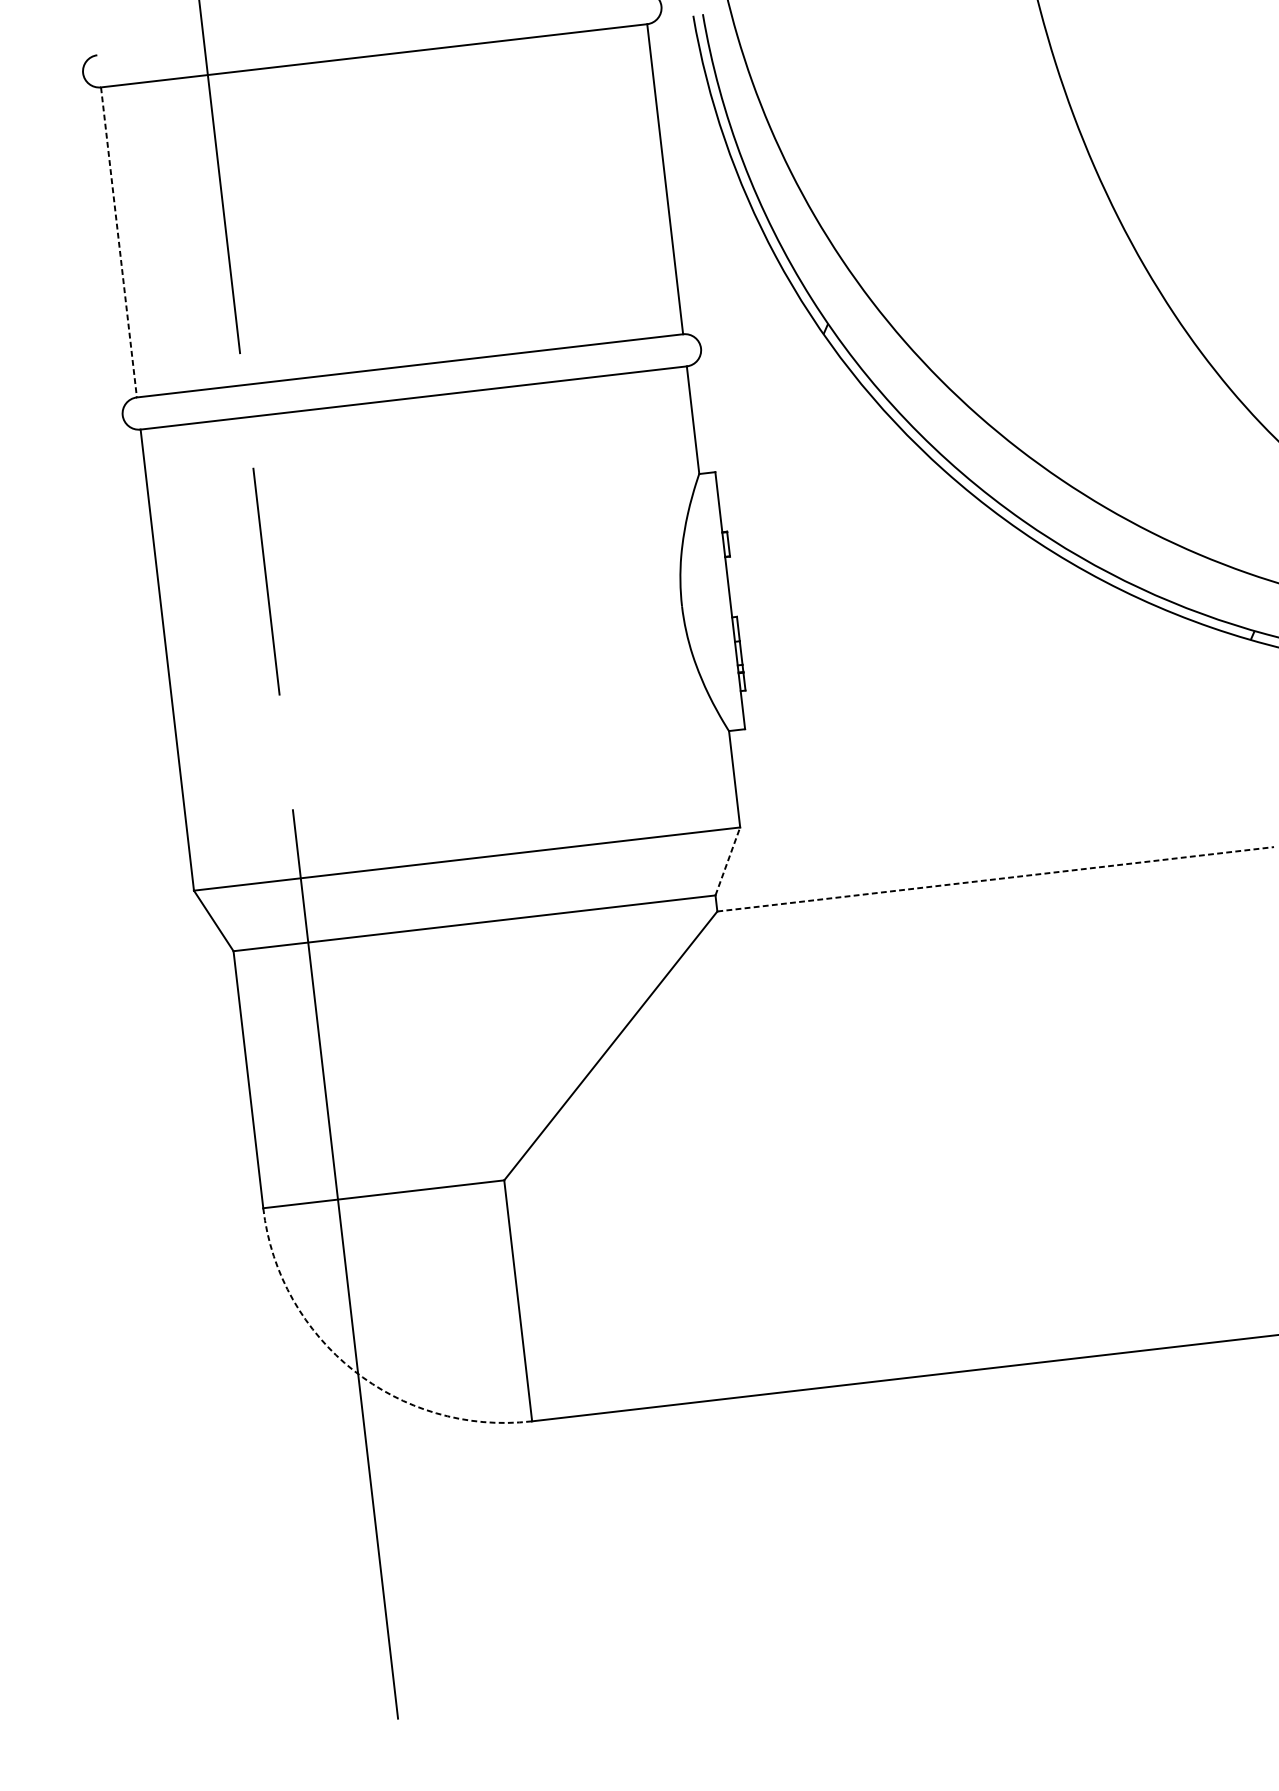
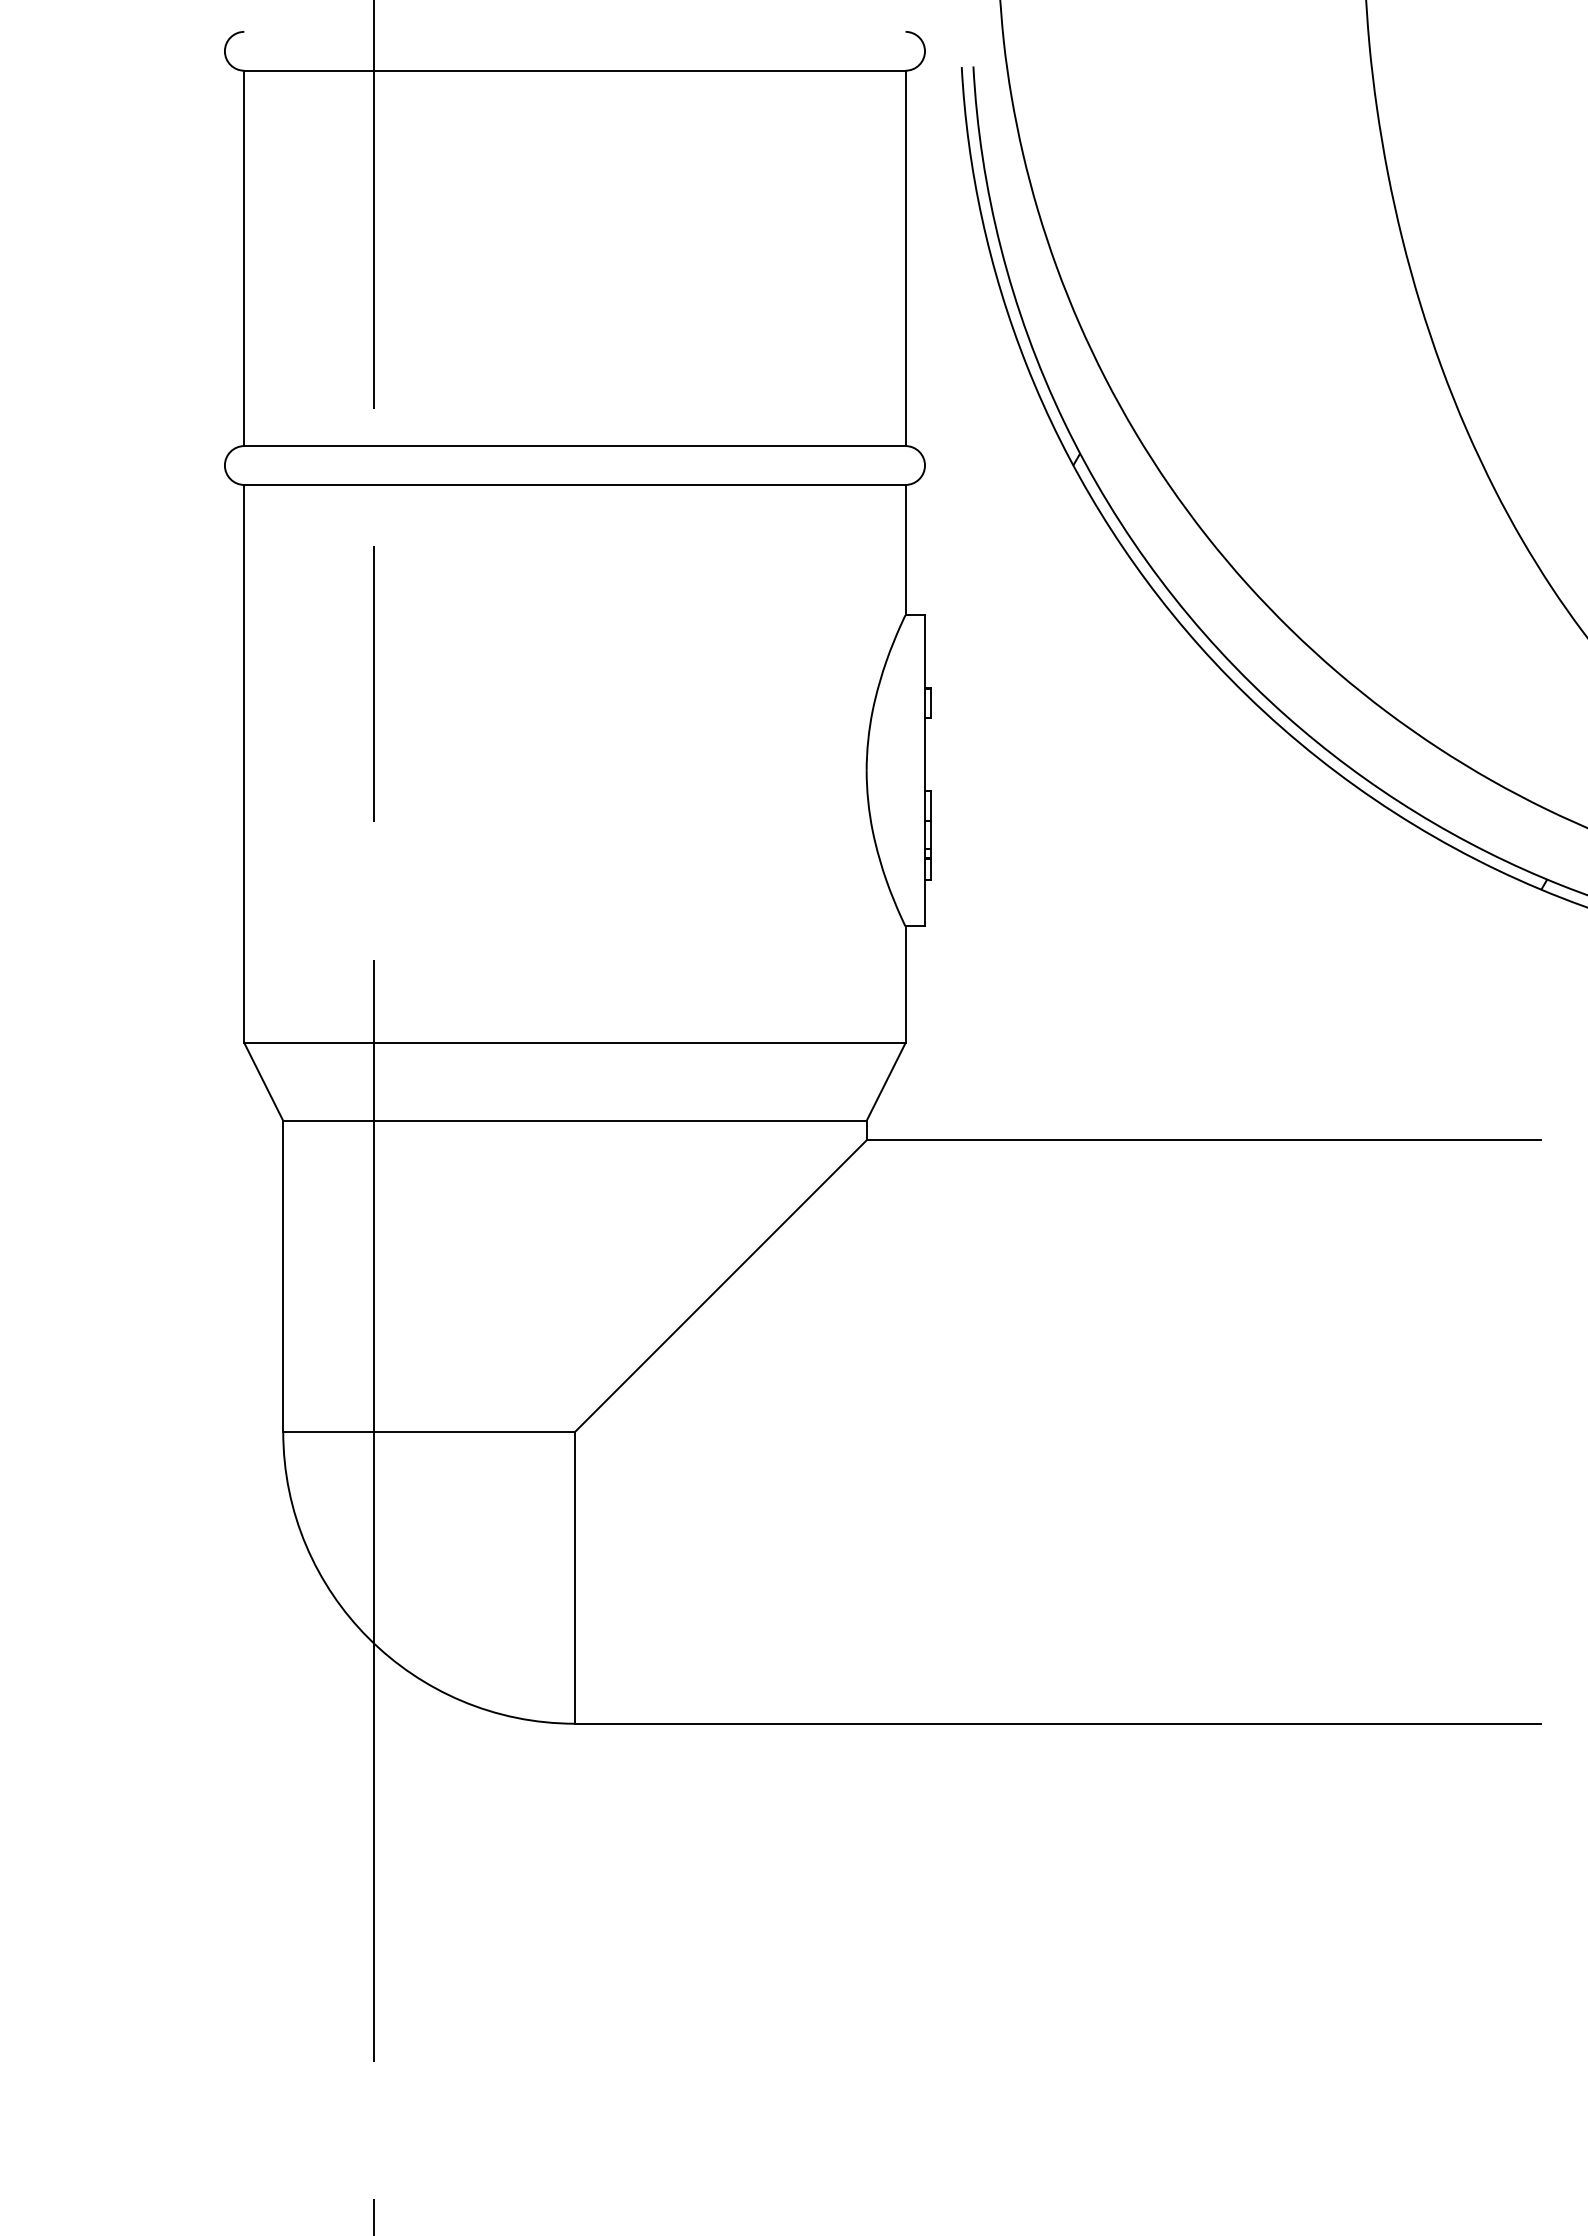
line: (119, 242) -> (244, 258), dashed -> solid
line: (728, 861) -> (886, 1081), dashed -> solid
line: (995, 879) -> (1203, 1140), dashed -> solid
arc: (353, 1370) -> (368, 1638), dashed -> solid

